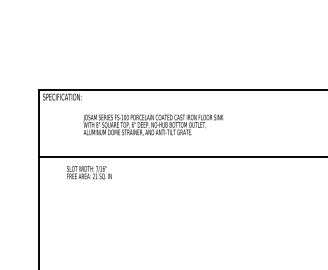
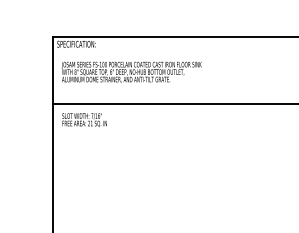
text: (153, 124) -> (131, 71), moved
text: (89, 172) -> (84, 119), moved

